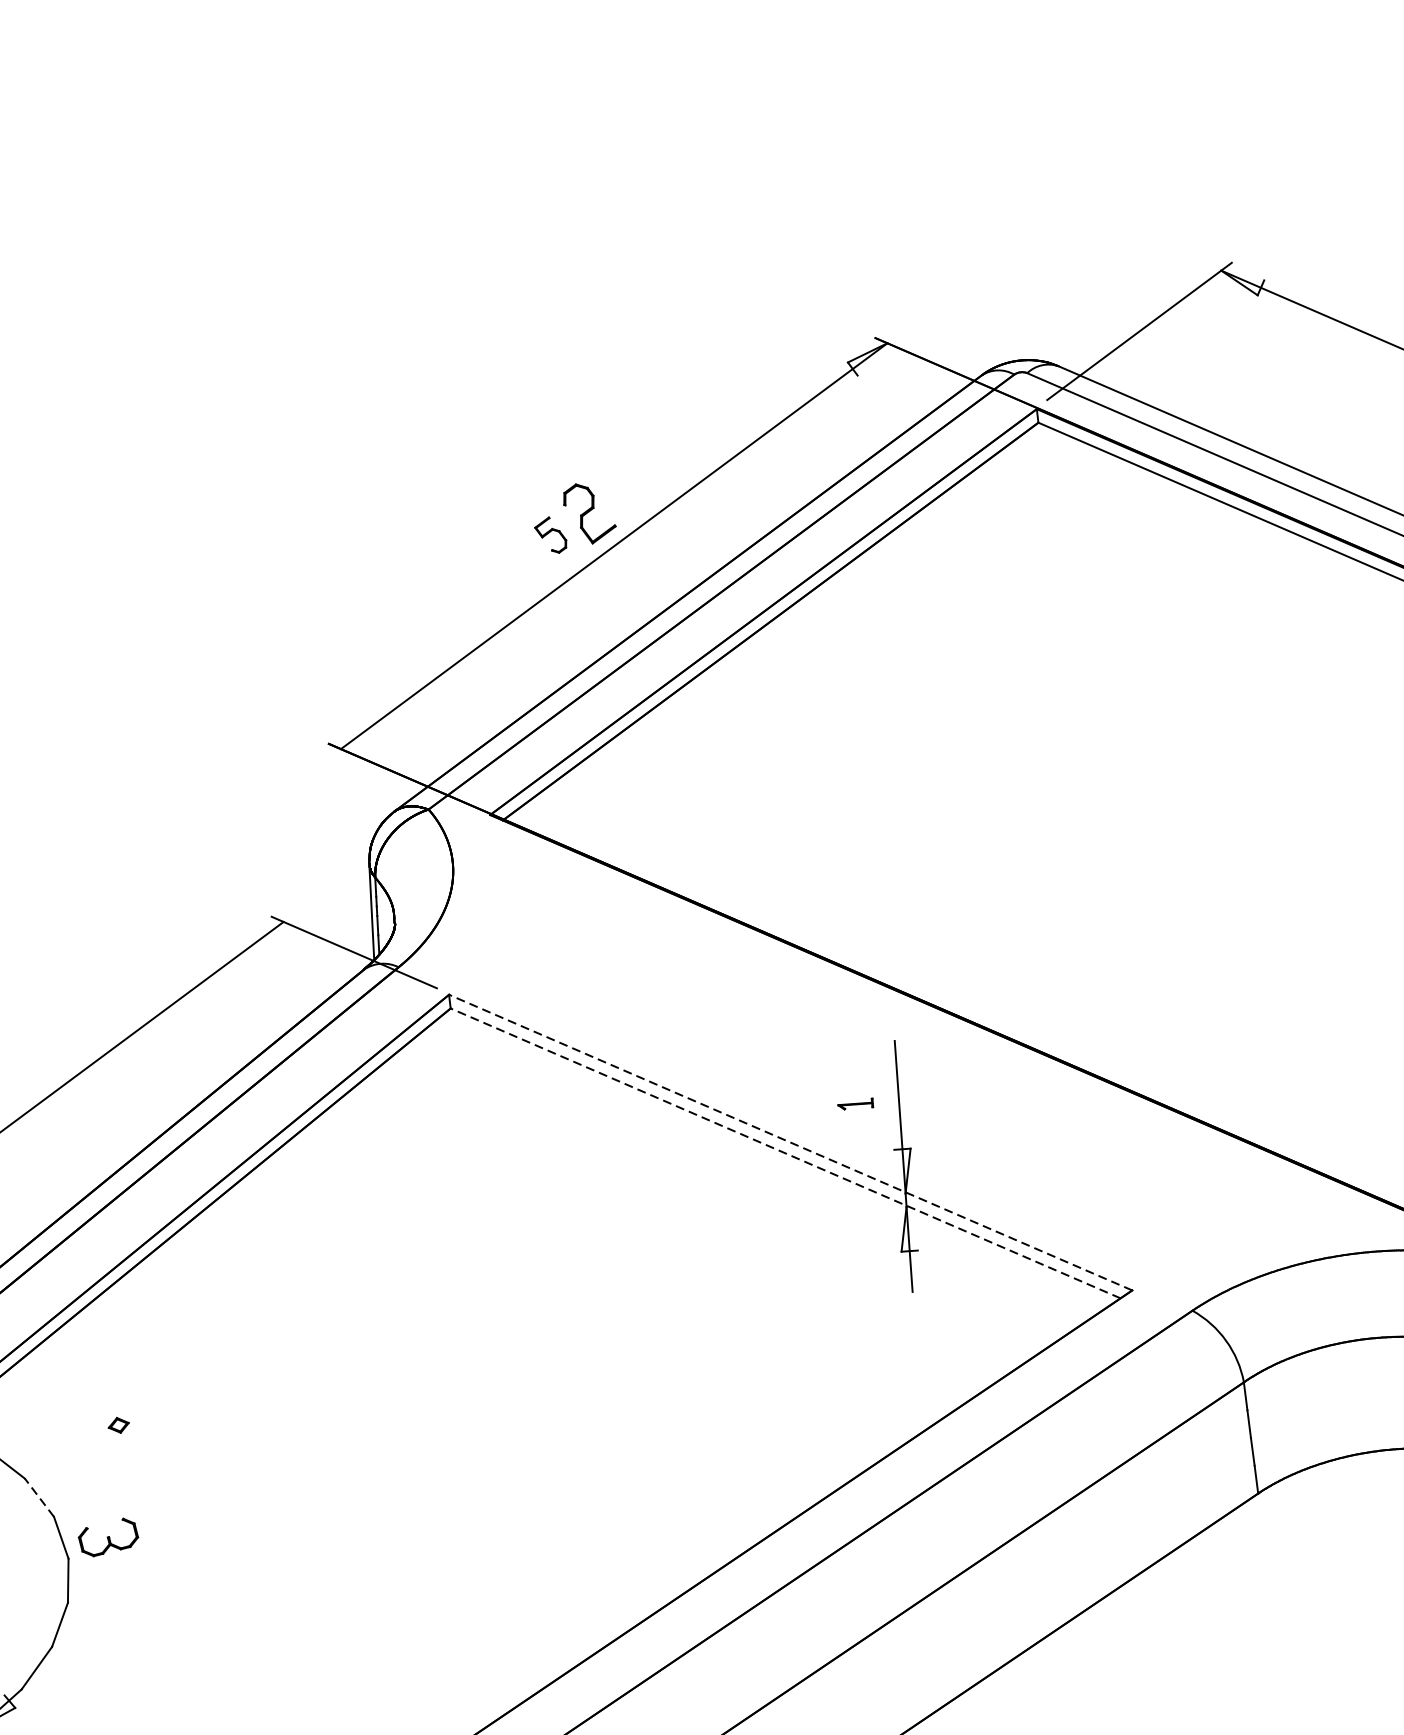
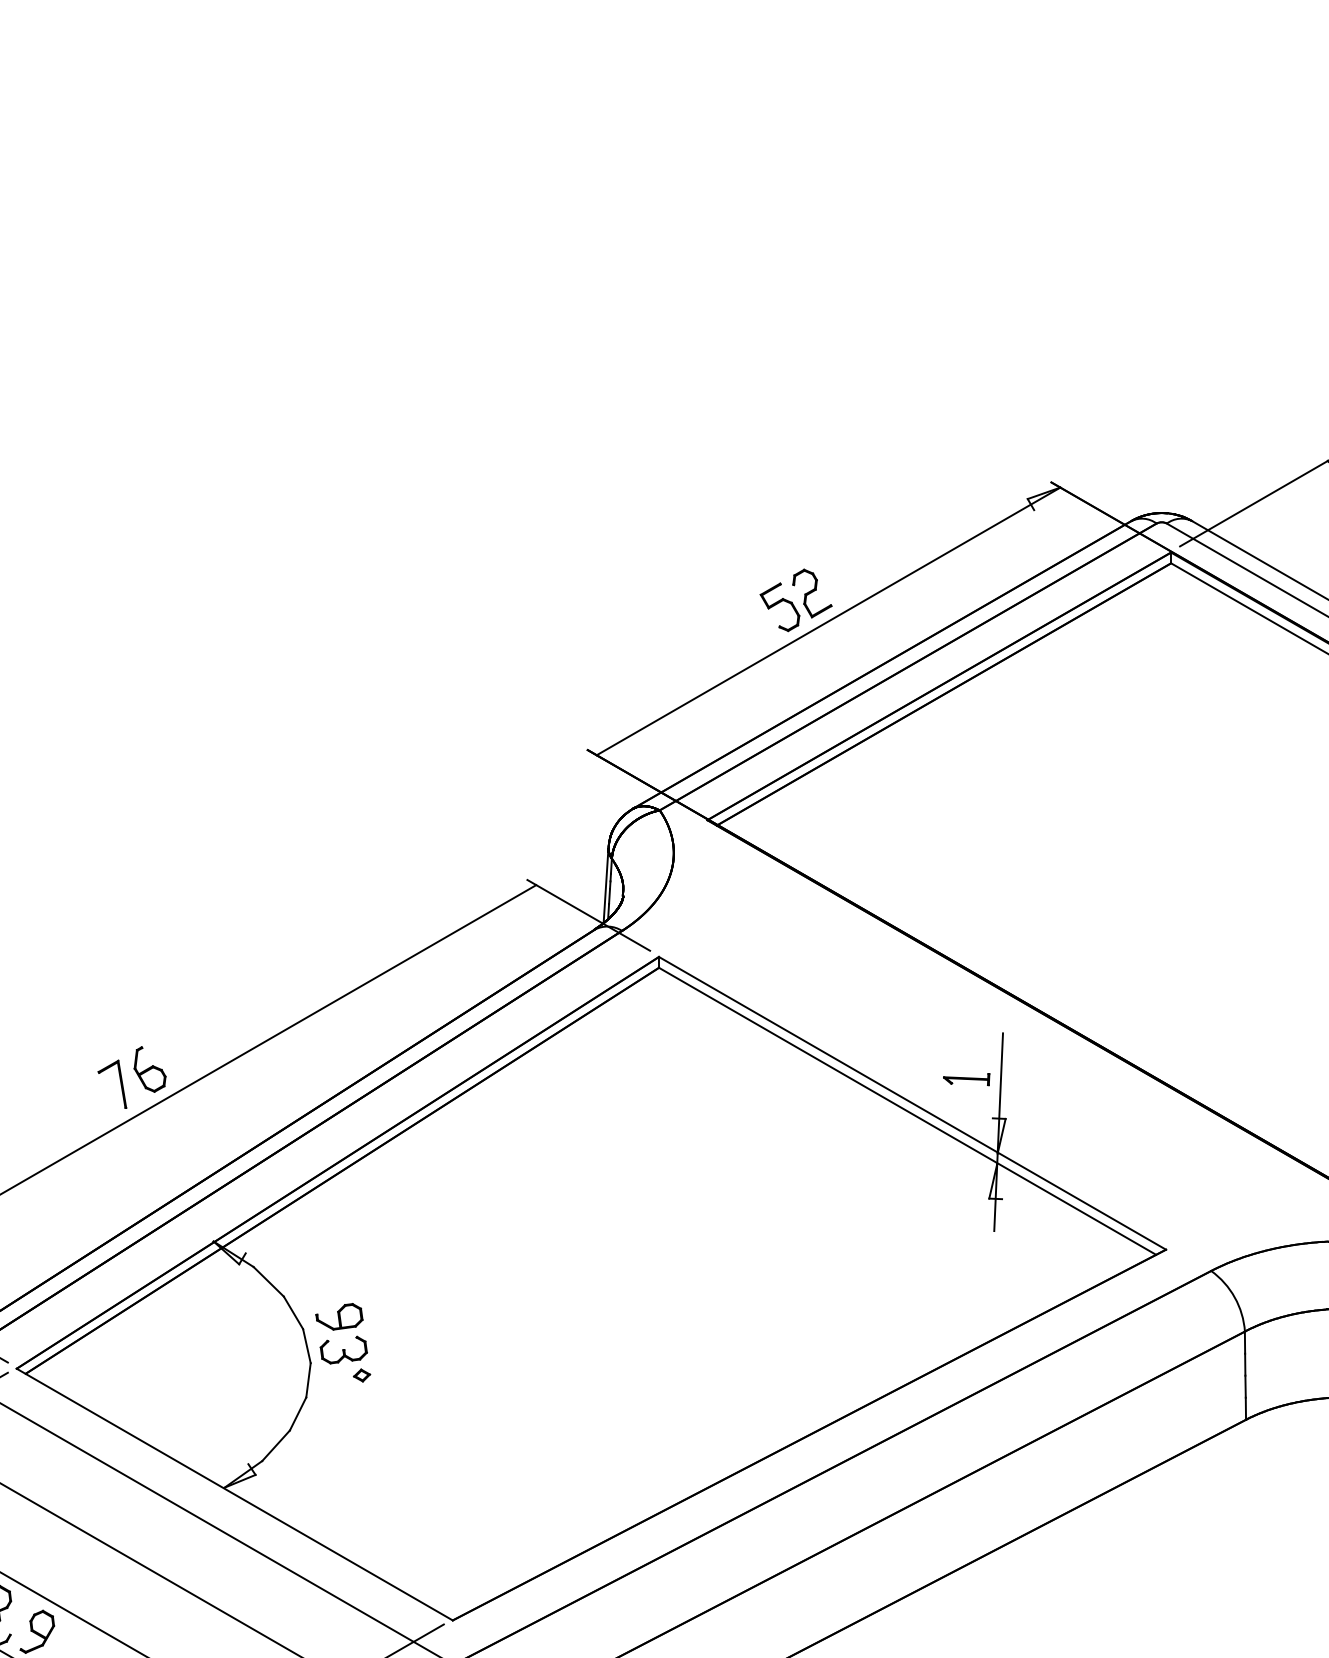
part: (550, 535) -> (779, 607), size x1.67
part: (855, 1104) -> (966, 1079), size x1.67
line: (790, 1142) -> (912, 1103), dashed -> solid
line: (785, 1153) -> (907, 1111), dashed -> solid
part: (118, 1425) -> (361, 1375), moved
part: (98, 1495) -> (339, 1316), added
line: (39, 1497) -> (293, 1312), dashed -> solid

